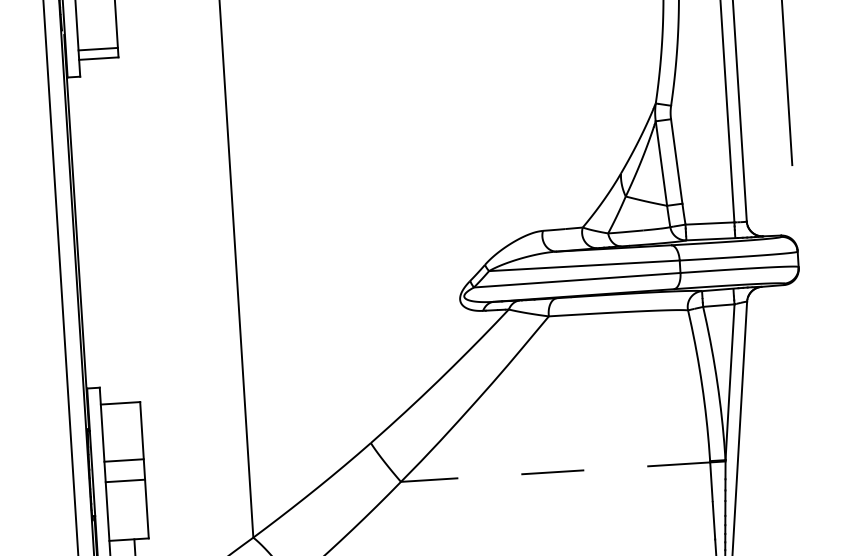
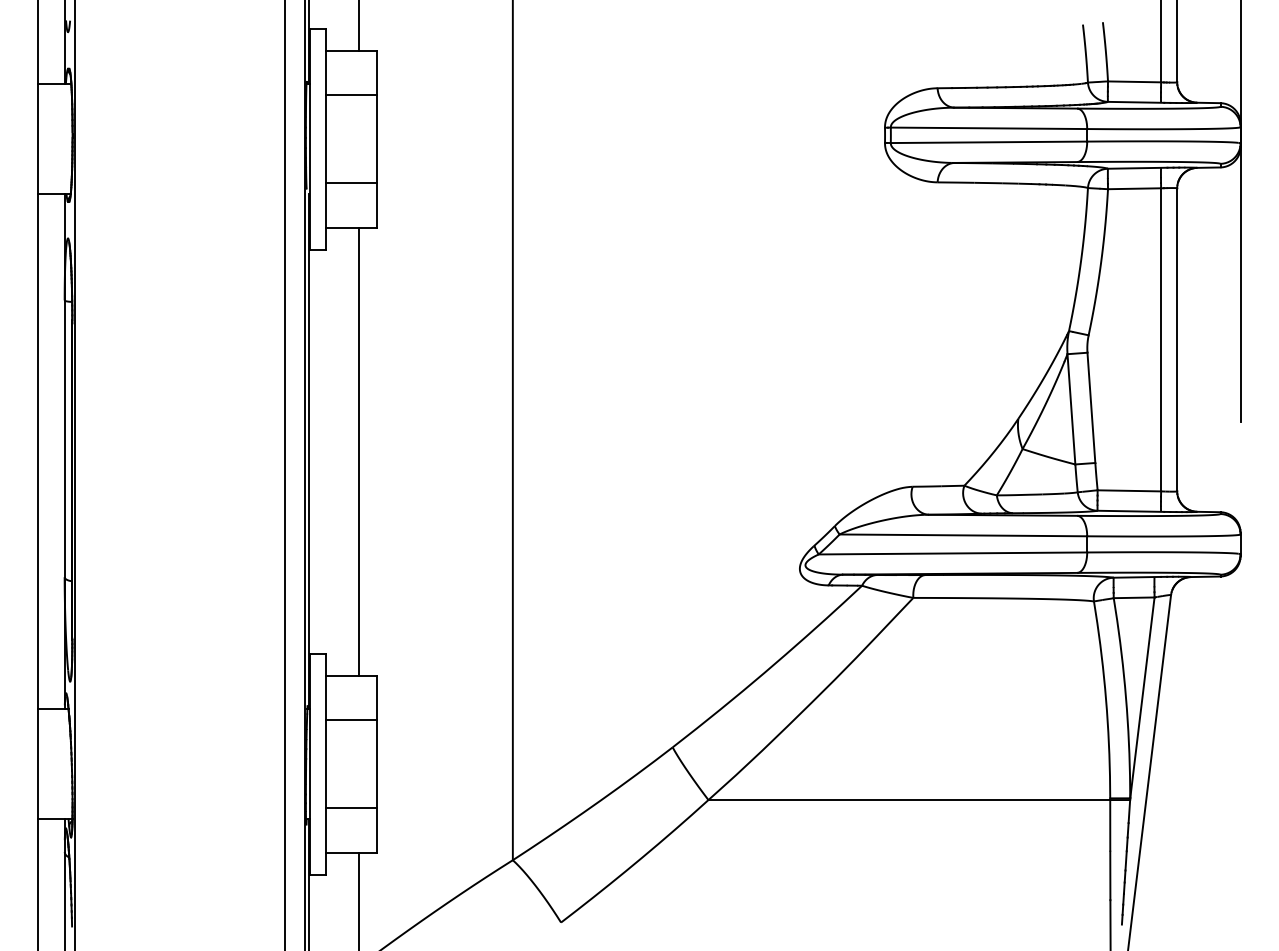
line: (97, 49) -> (351, 183), moved
line: (114, 230) -> (358, 451), added
line: (123, 460) -> (351, 719), moved
line: (555, 472) -> (909, 800), dashed -> solid
line: (125, 481) -> (351, 808), moved

